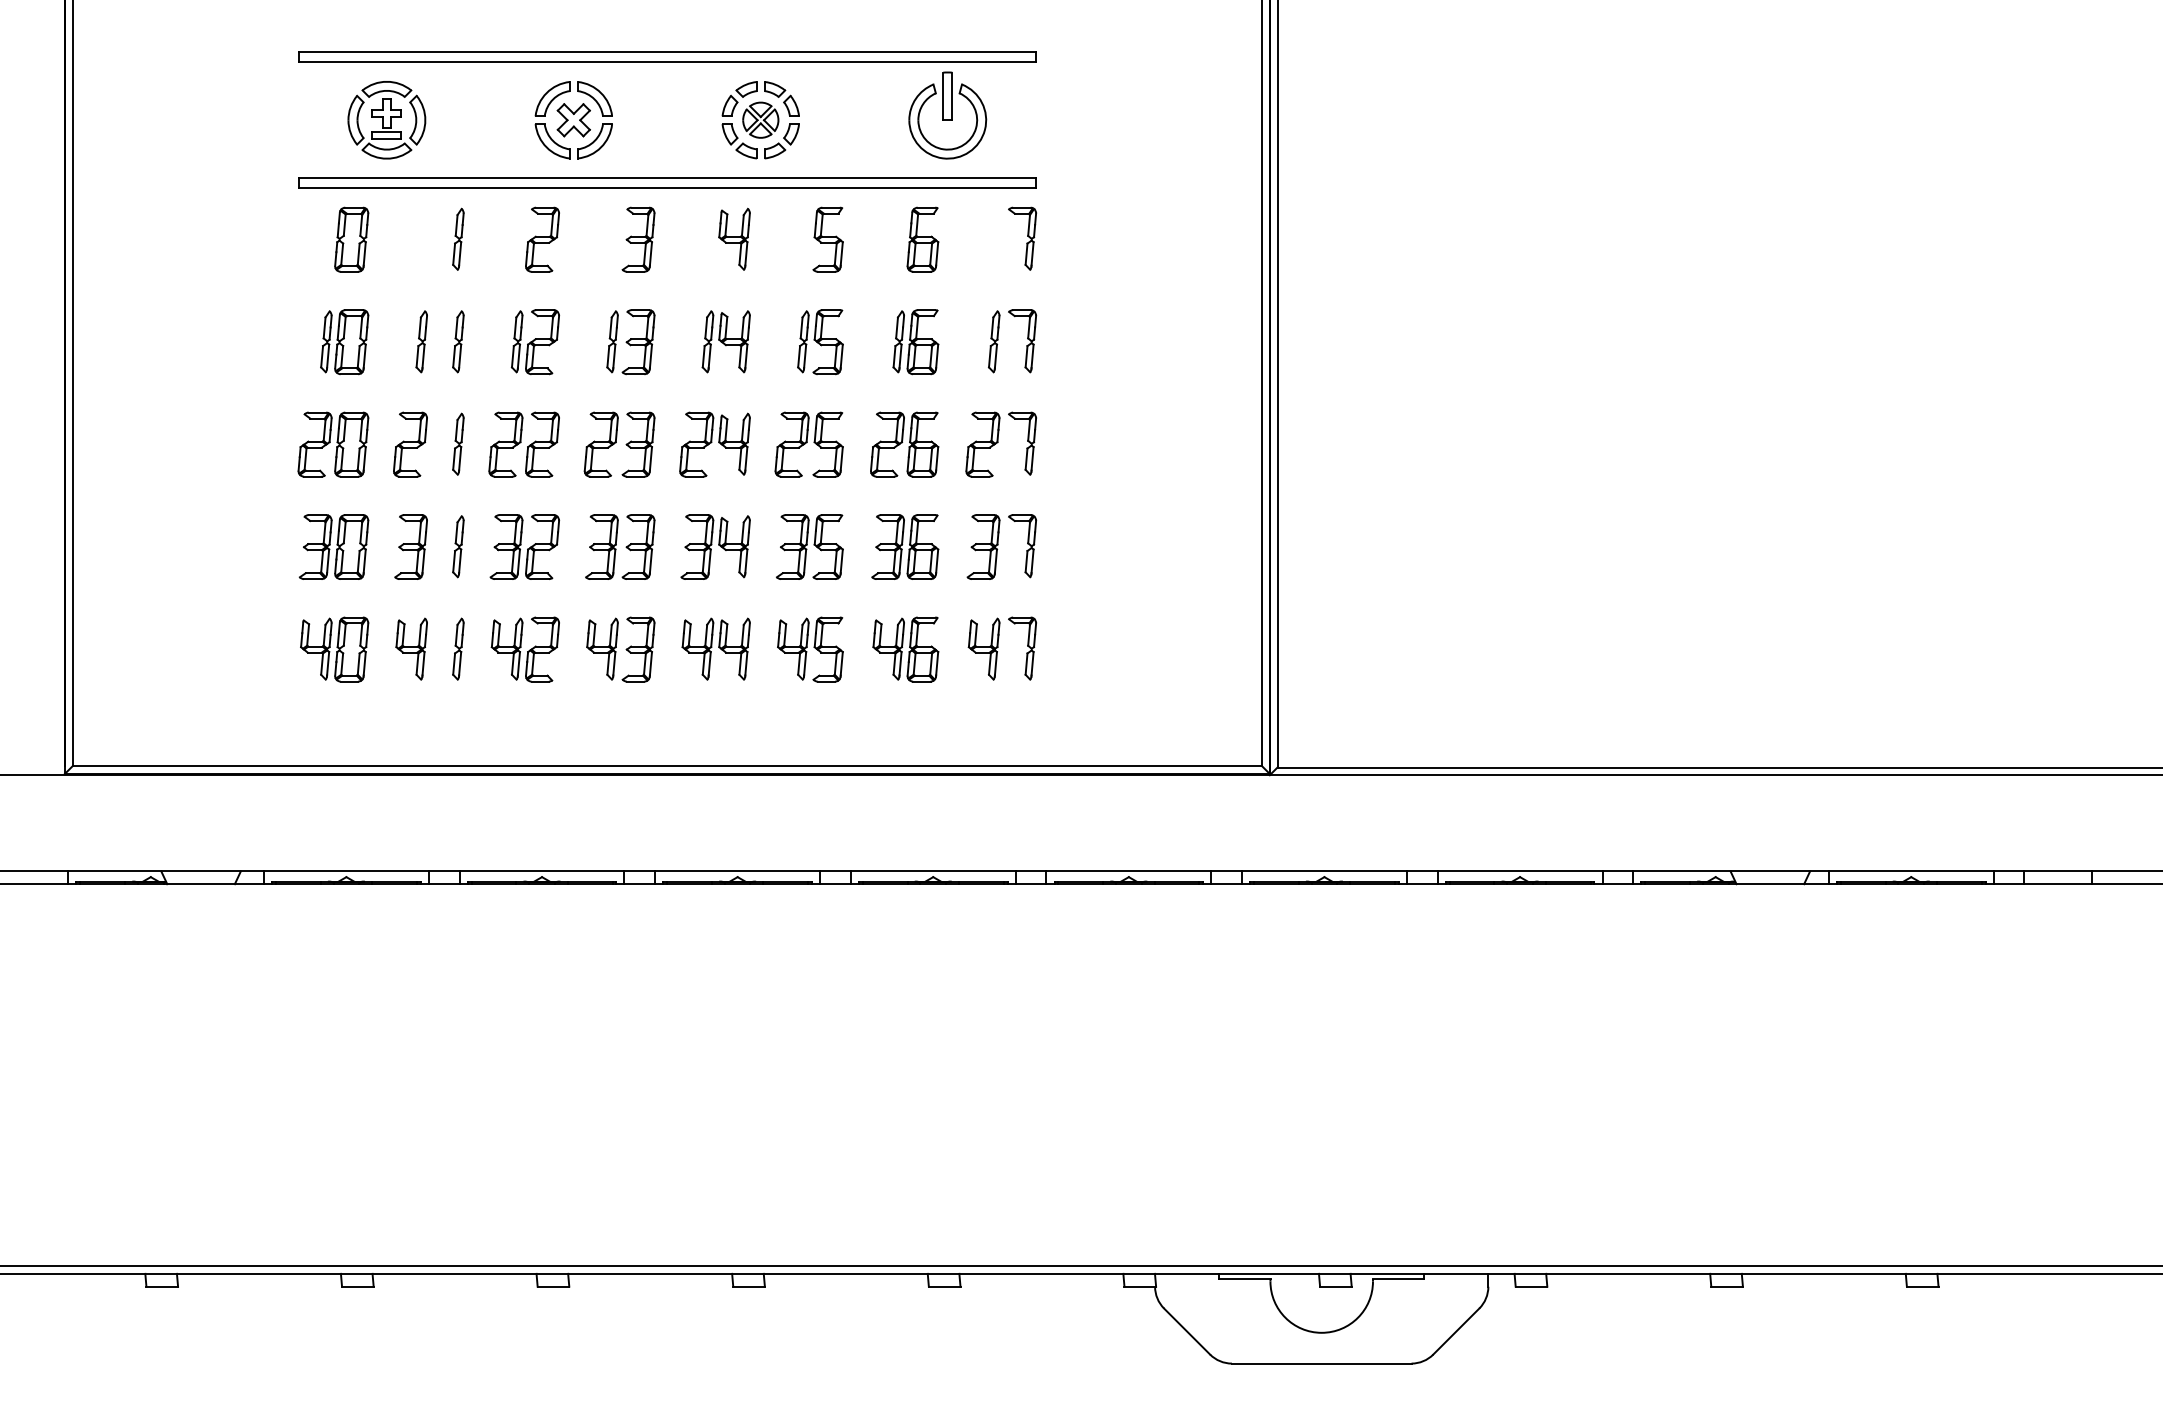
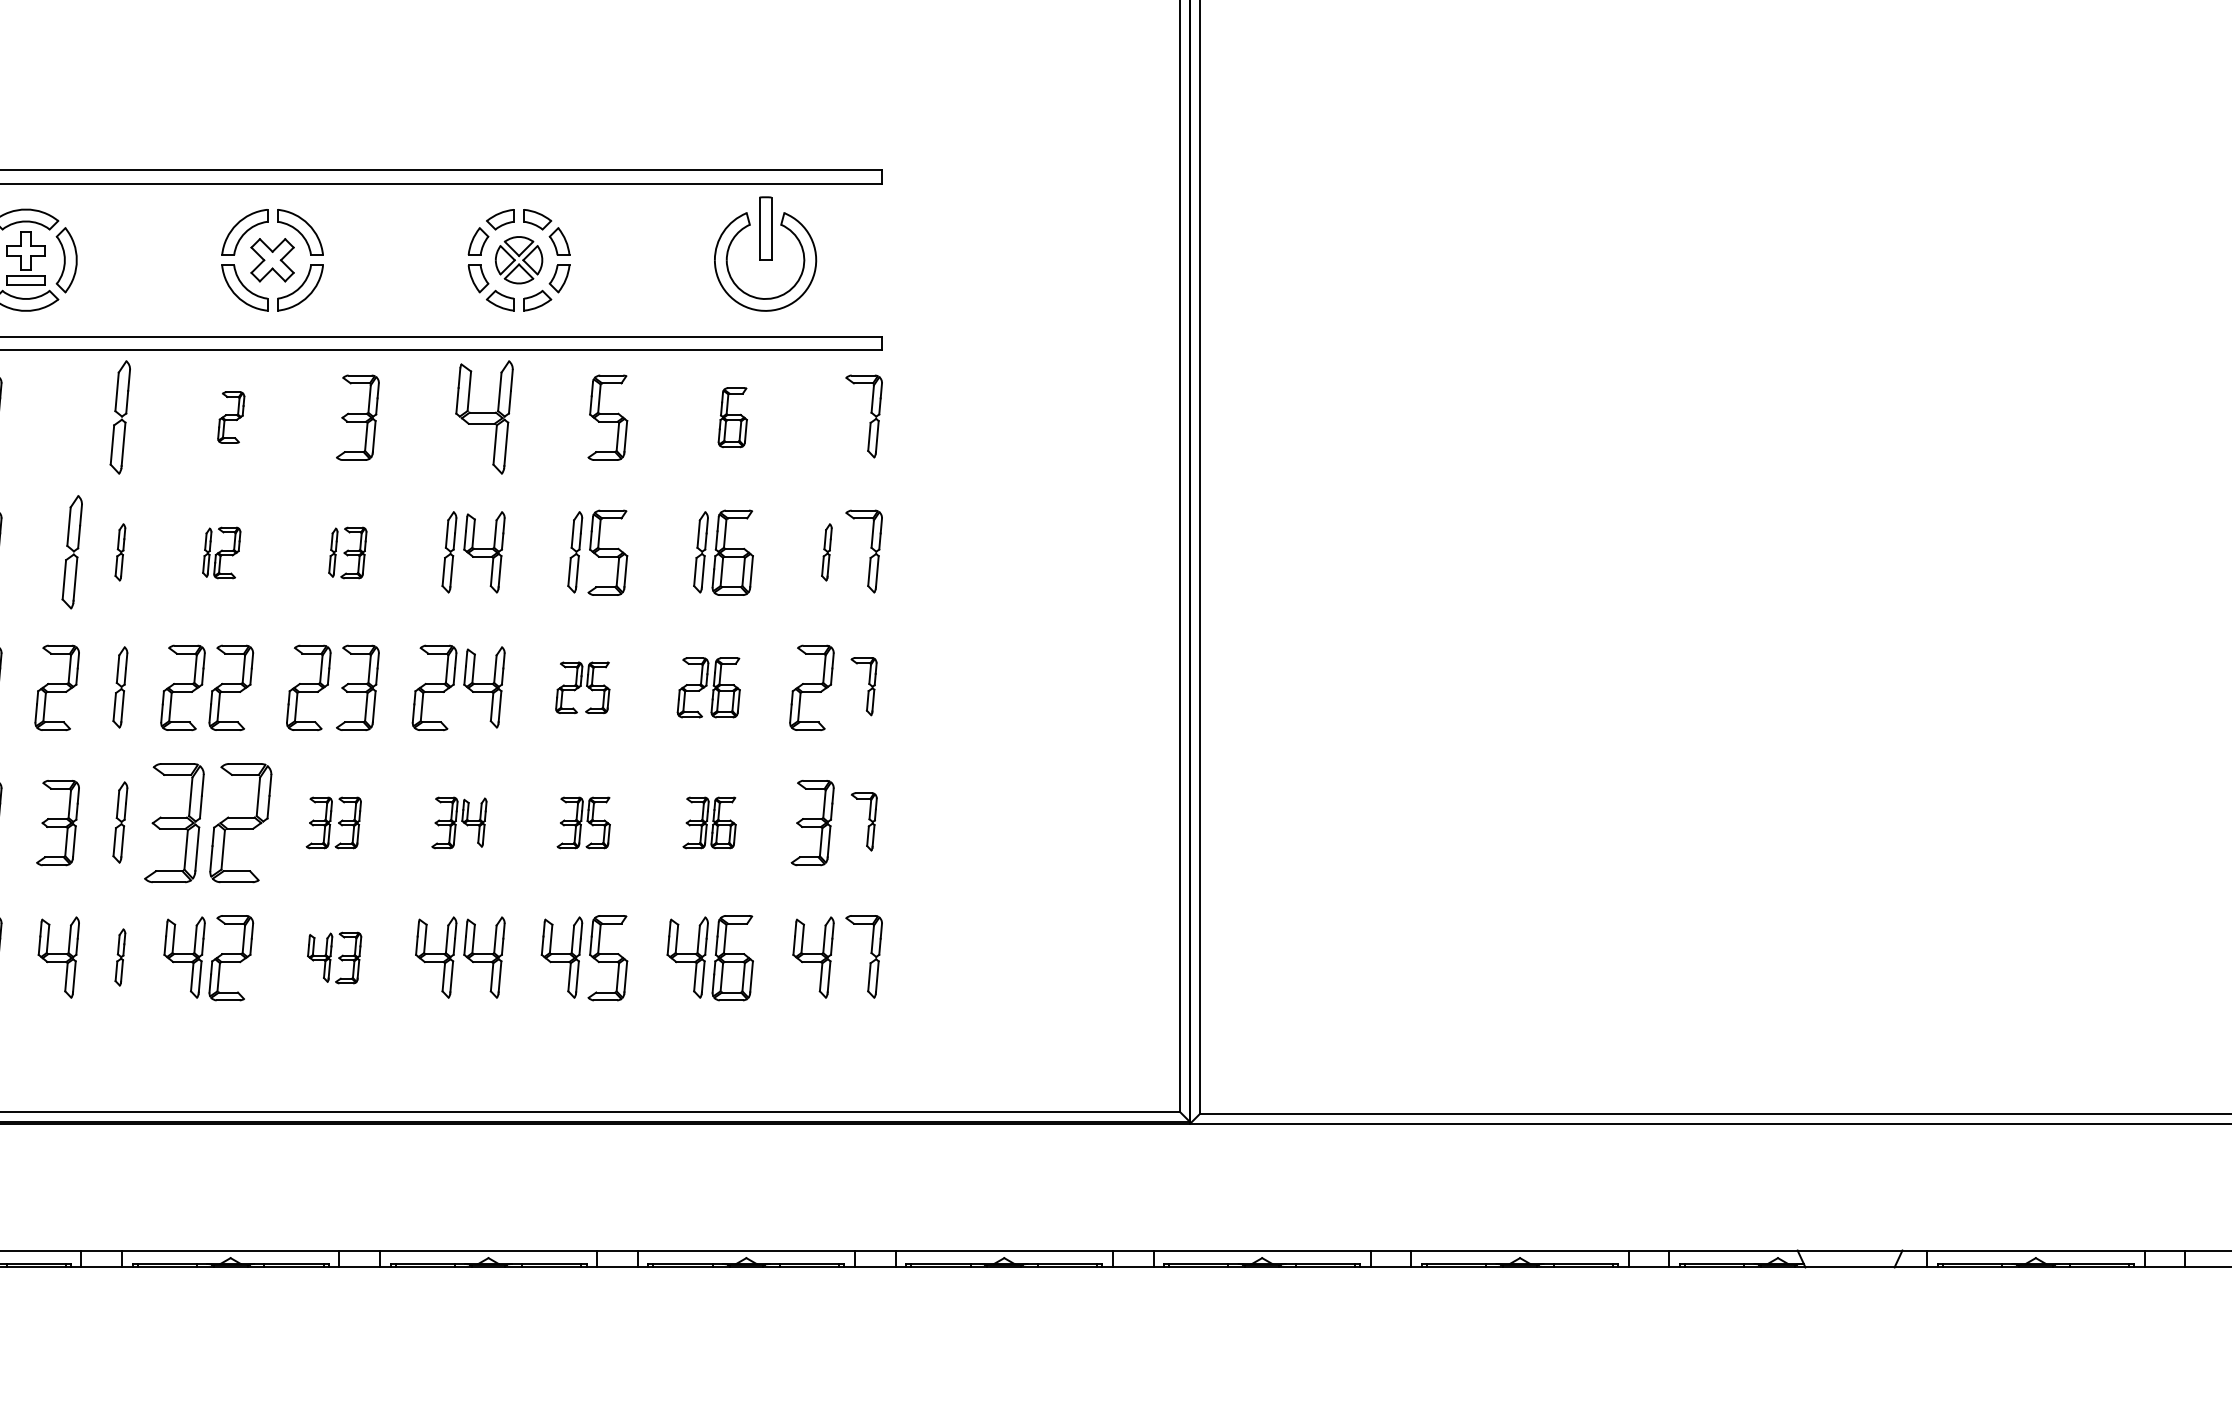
part: (458, 238) -> (120, 416), size x1.4
part: (734, 238) -> (484, 416), size x1.4
part: (542, 239) -> (231, 417), size x0.6
part: (922, 239) -> (732, 417), size x0.7
part: (421, 341) -> (71, 551), size x1.4
part: (458, 341) -> (120, 551), size x0.7
part: (994, 341) -> (827, 551), size x0.7
part: (534, 342) -> (220, 553), size x0.6
part: (630, 342) -> (347, 553), size x0.6
part: (1022, 443) -> (864, 686), size x0.7
part: (808, 444) -> (581, 687), size x0.6
part: (904, 444) -> (708, 687), size x0.7
part: (524, 546) -> (207, 822), size x1.4
part: (620, 546) -> (334, 822), size x0.6
part: (715, 546) -> (459, 822), size x0.6
part: (809, 546) -> (583, 822), size x0.6
part: (905, 546) -> (709, 822), size x0.6
part: (1022, 546) -> (864, 822), size x0.7
part: (458, 648) -> (120, 956), size x0.7
part: (620, 649) -> (334, 958), size x0.6

